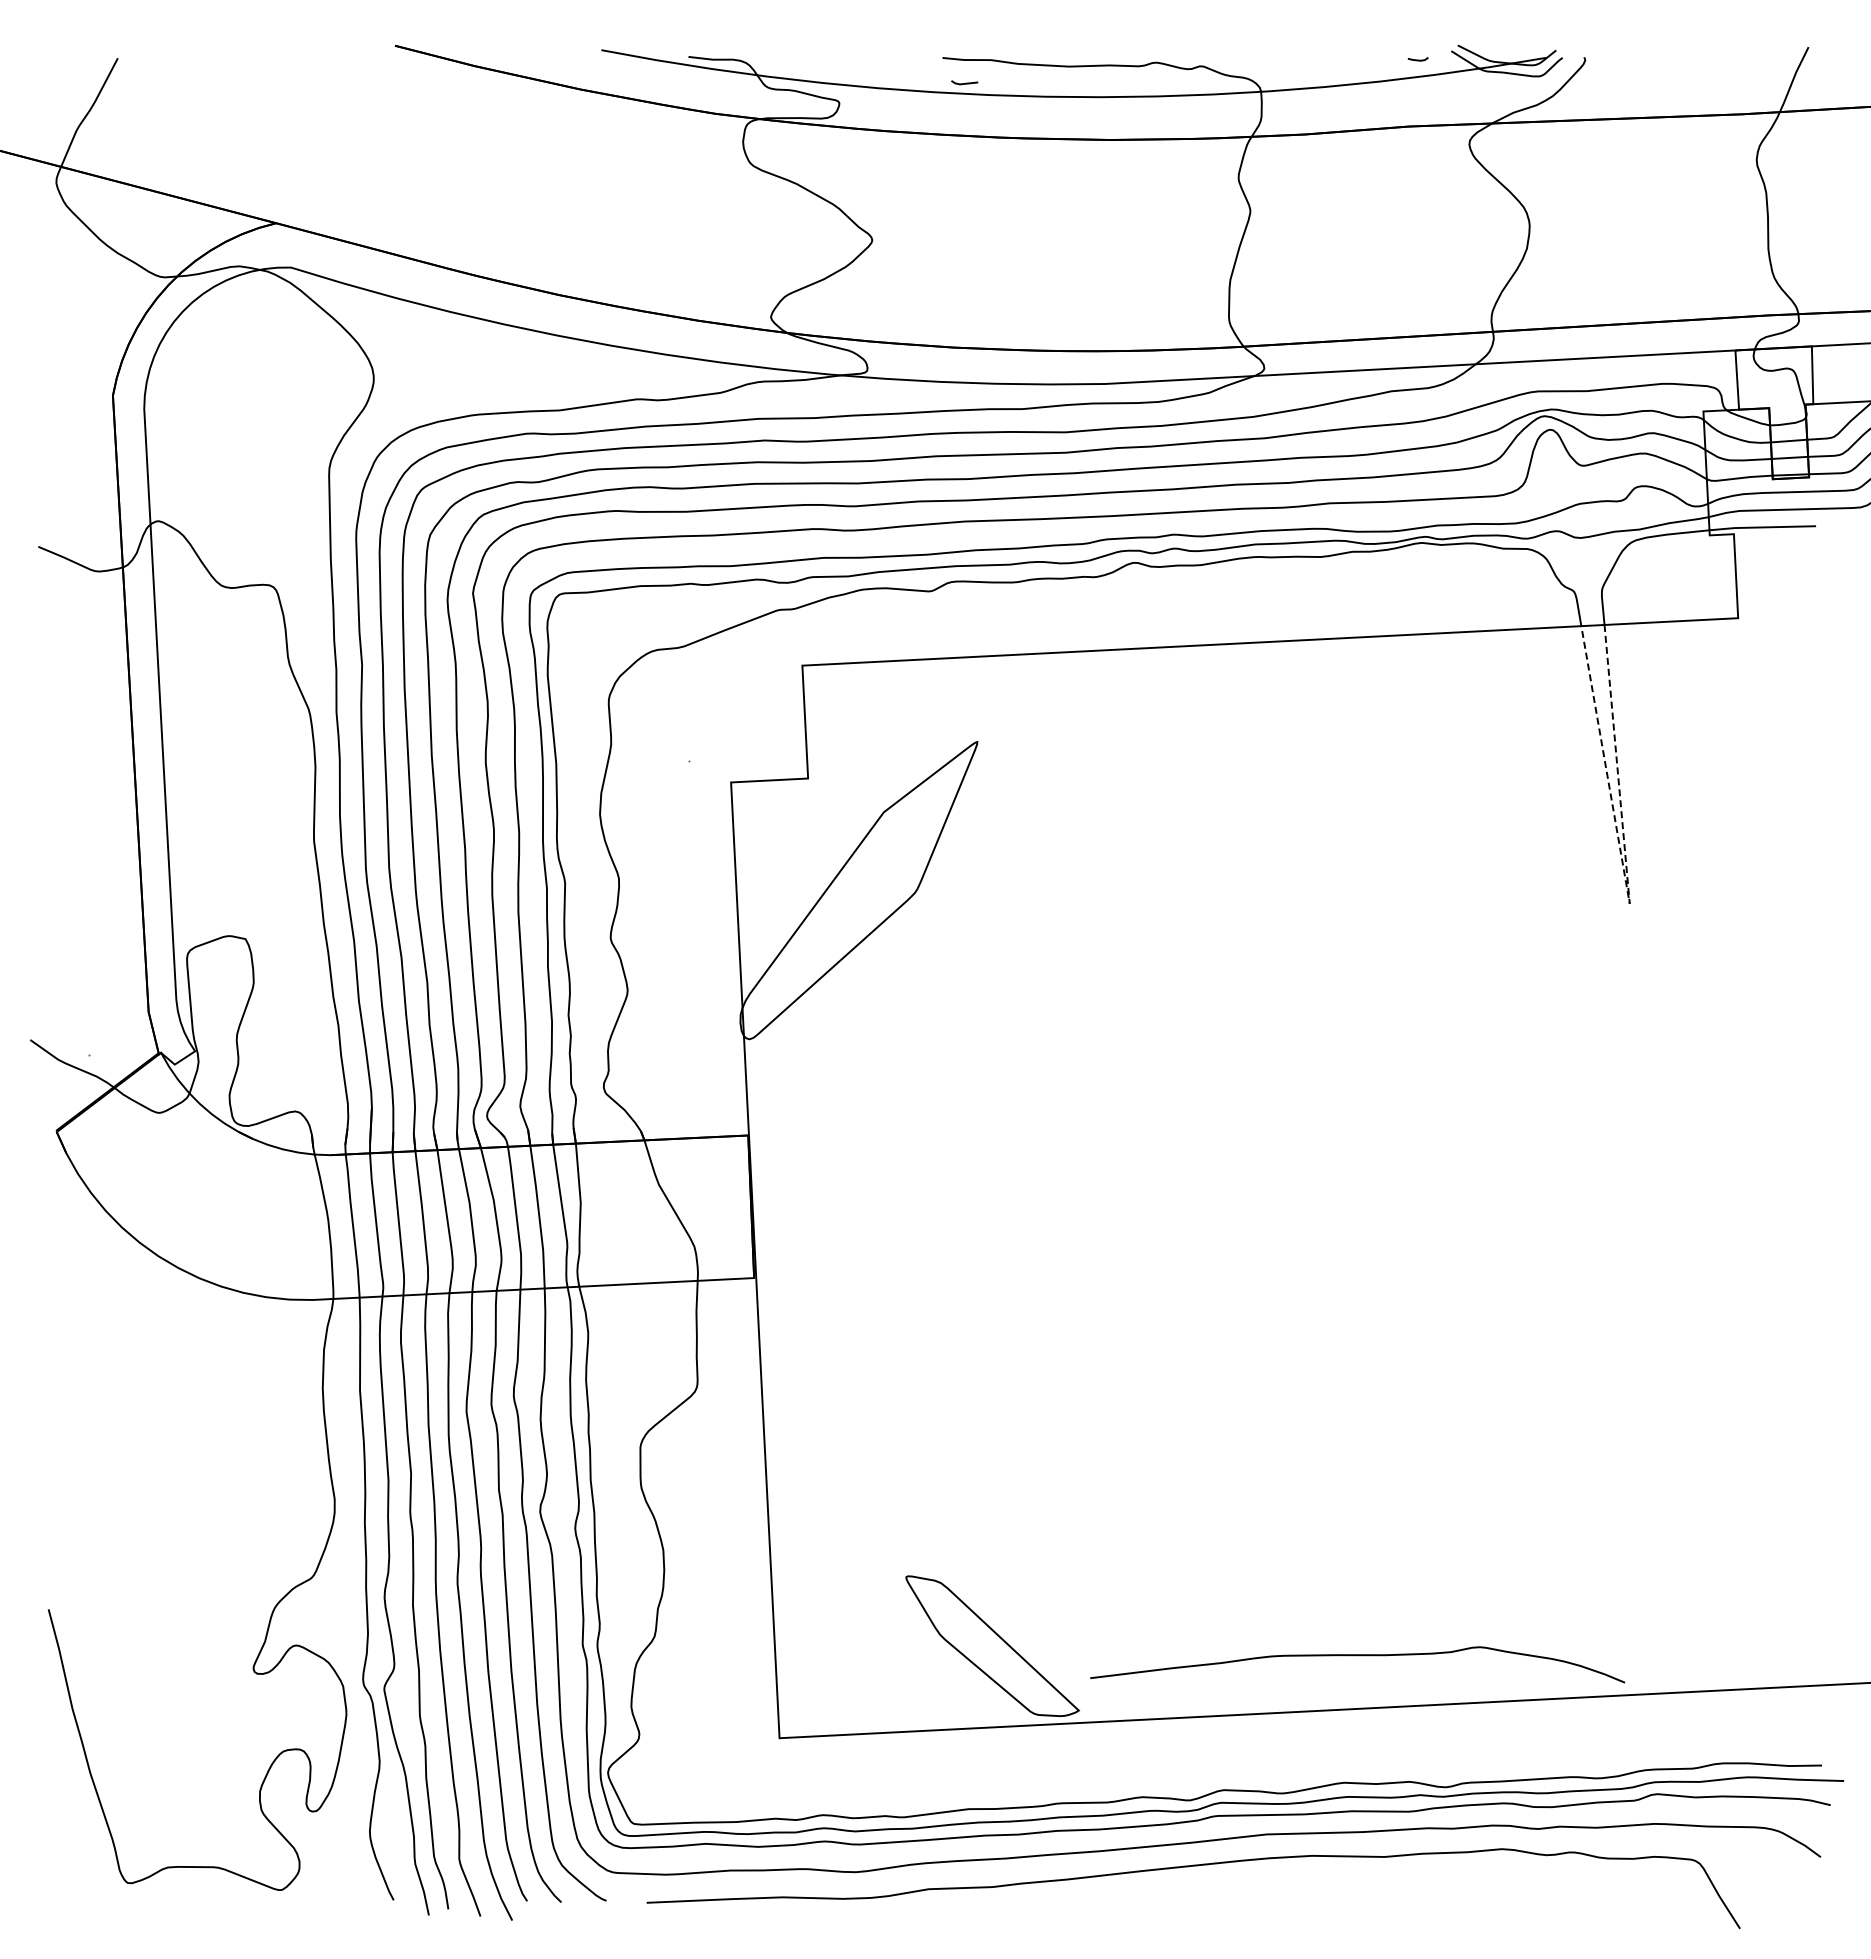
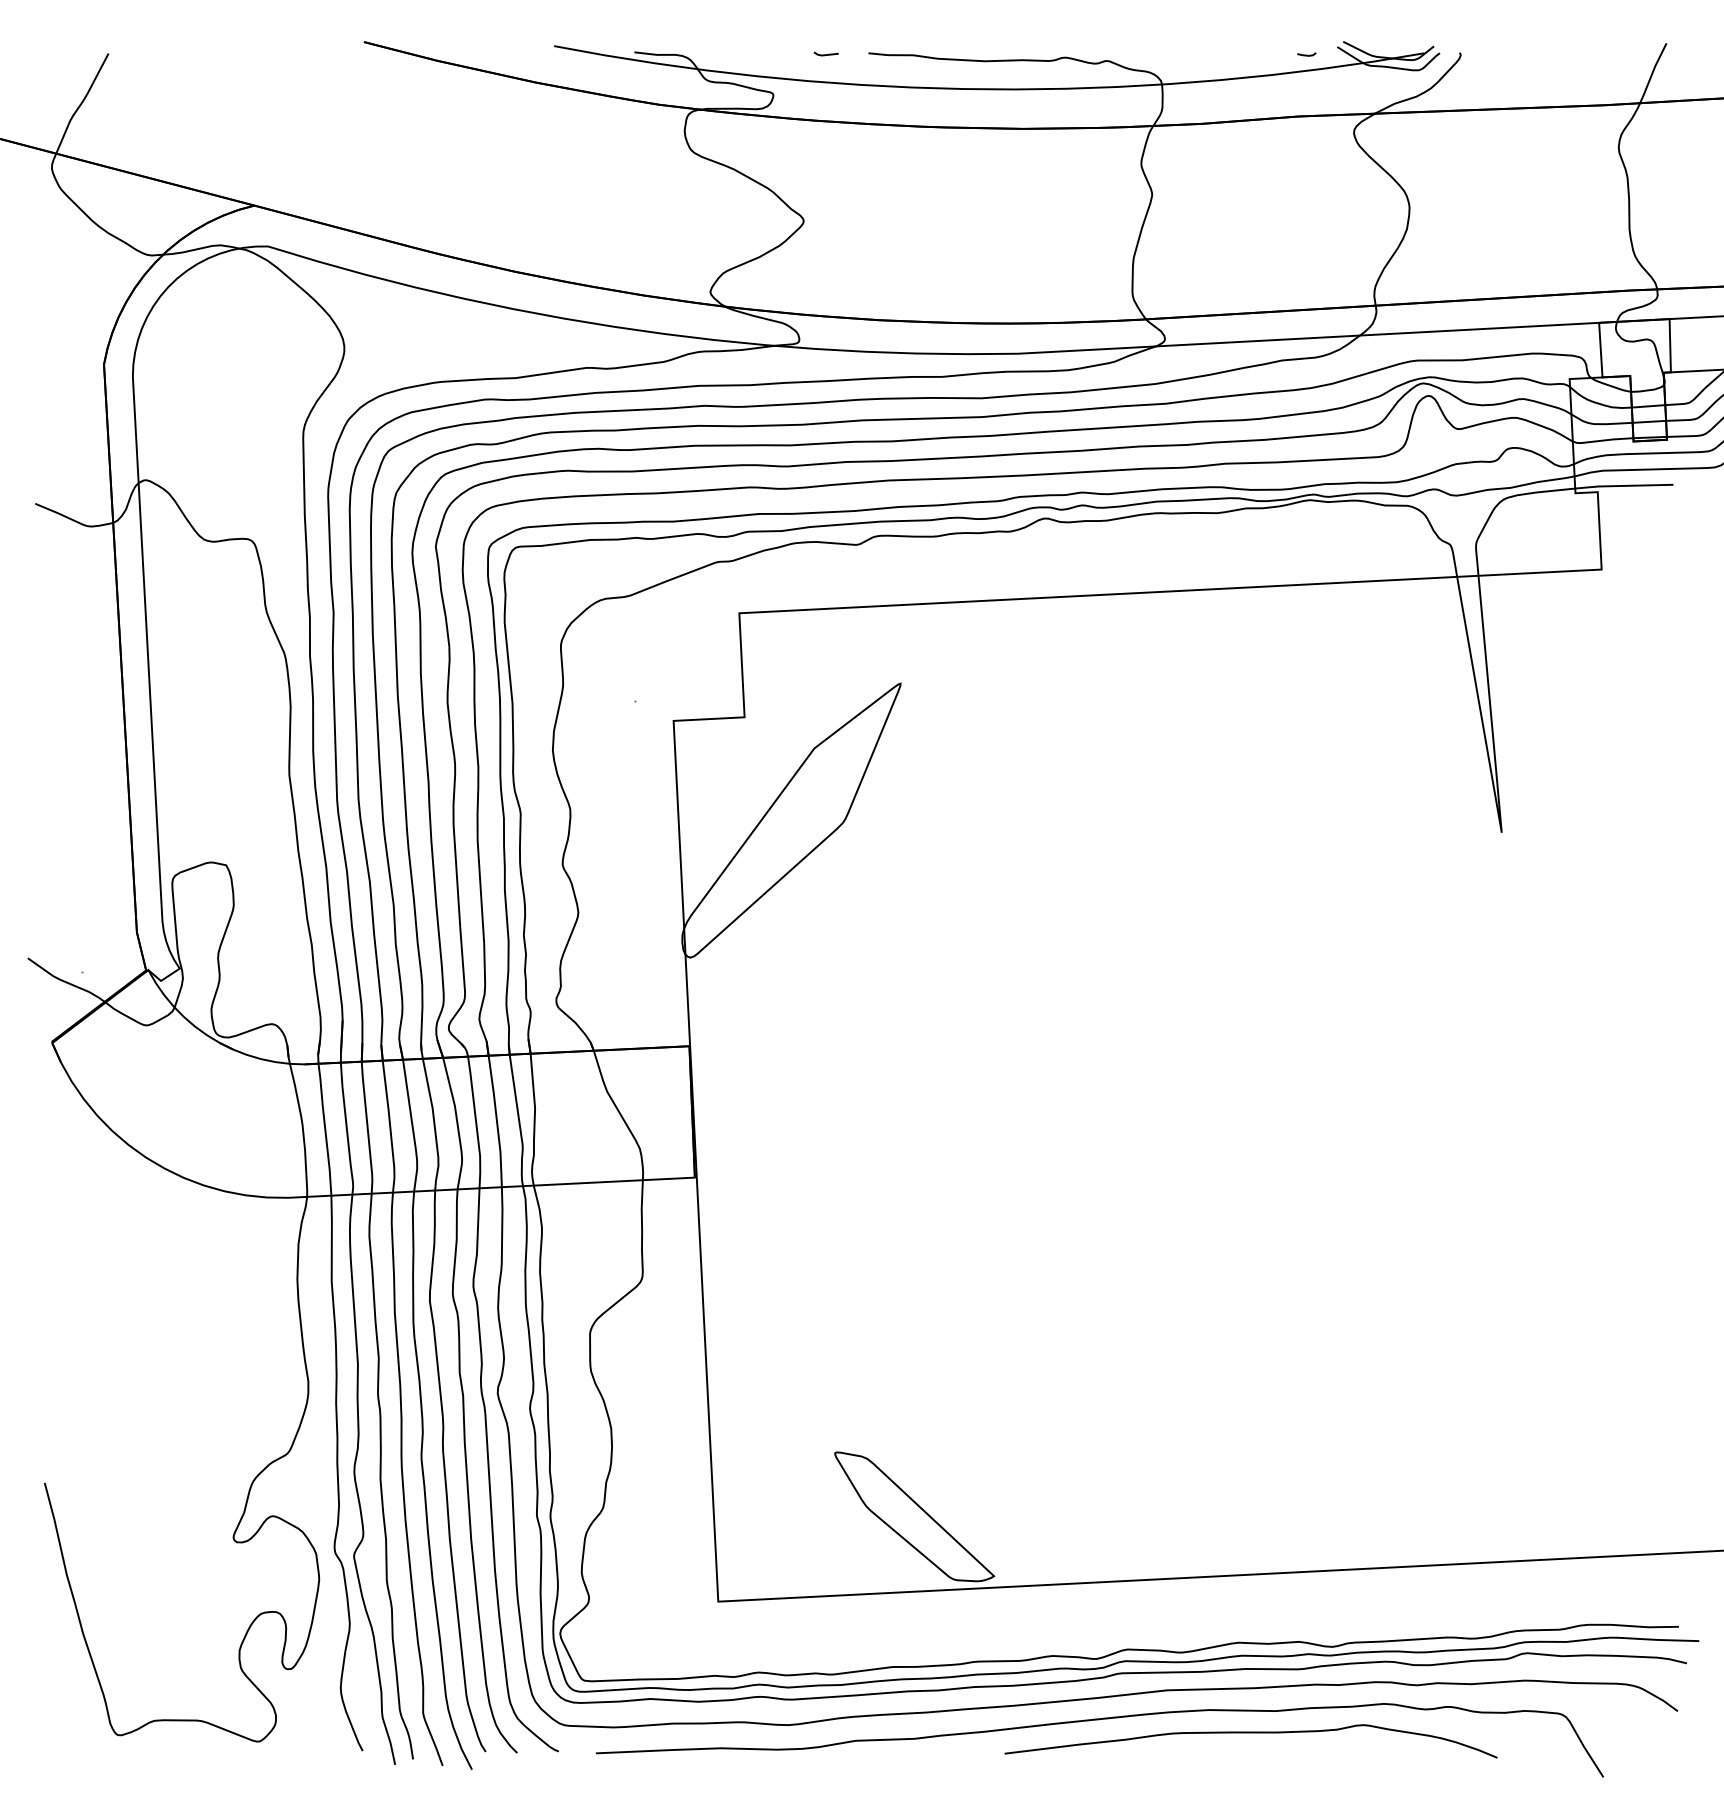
line: (965, 82) -> (826, 53), moved
line: (1629, 903) -> (1501, 832), dashed -> solid
curve: (1357, 1656) -> (1250, 1733), moved

